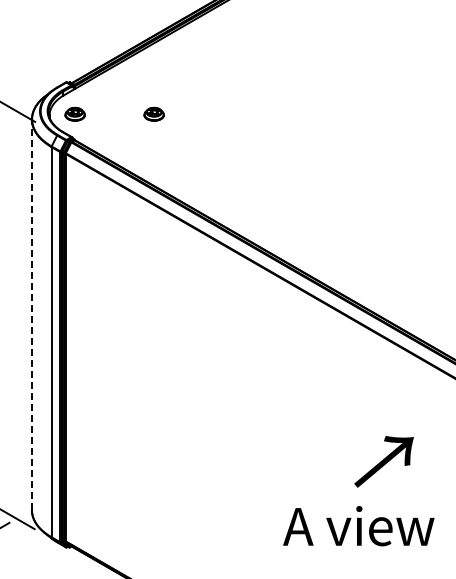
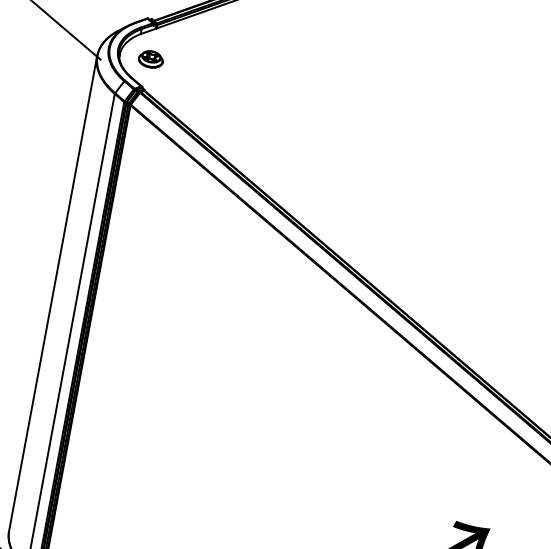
part: (153, 113) -> (246, 76), removed
line: (31, 314) -> (52, 293), dashed -> solid

